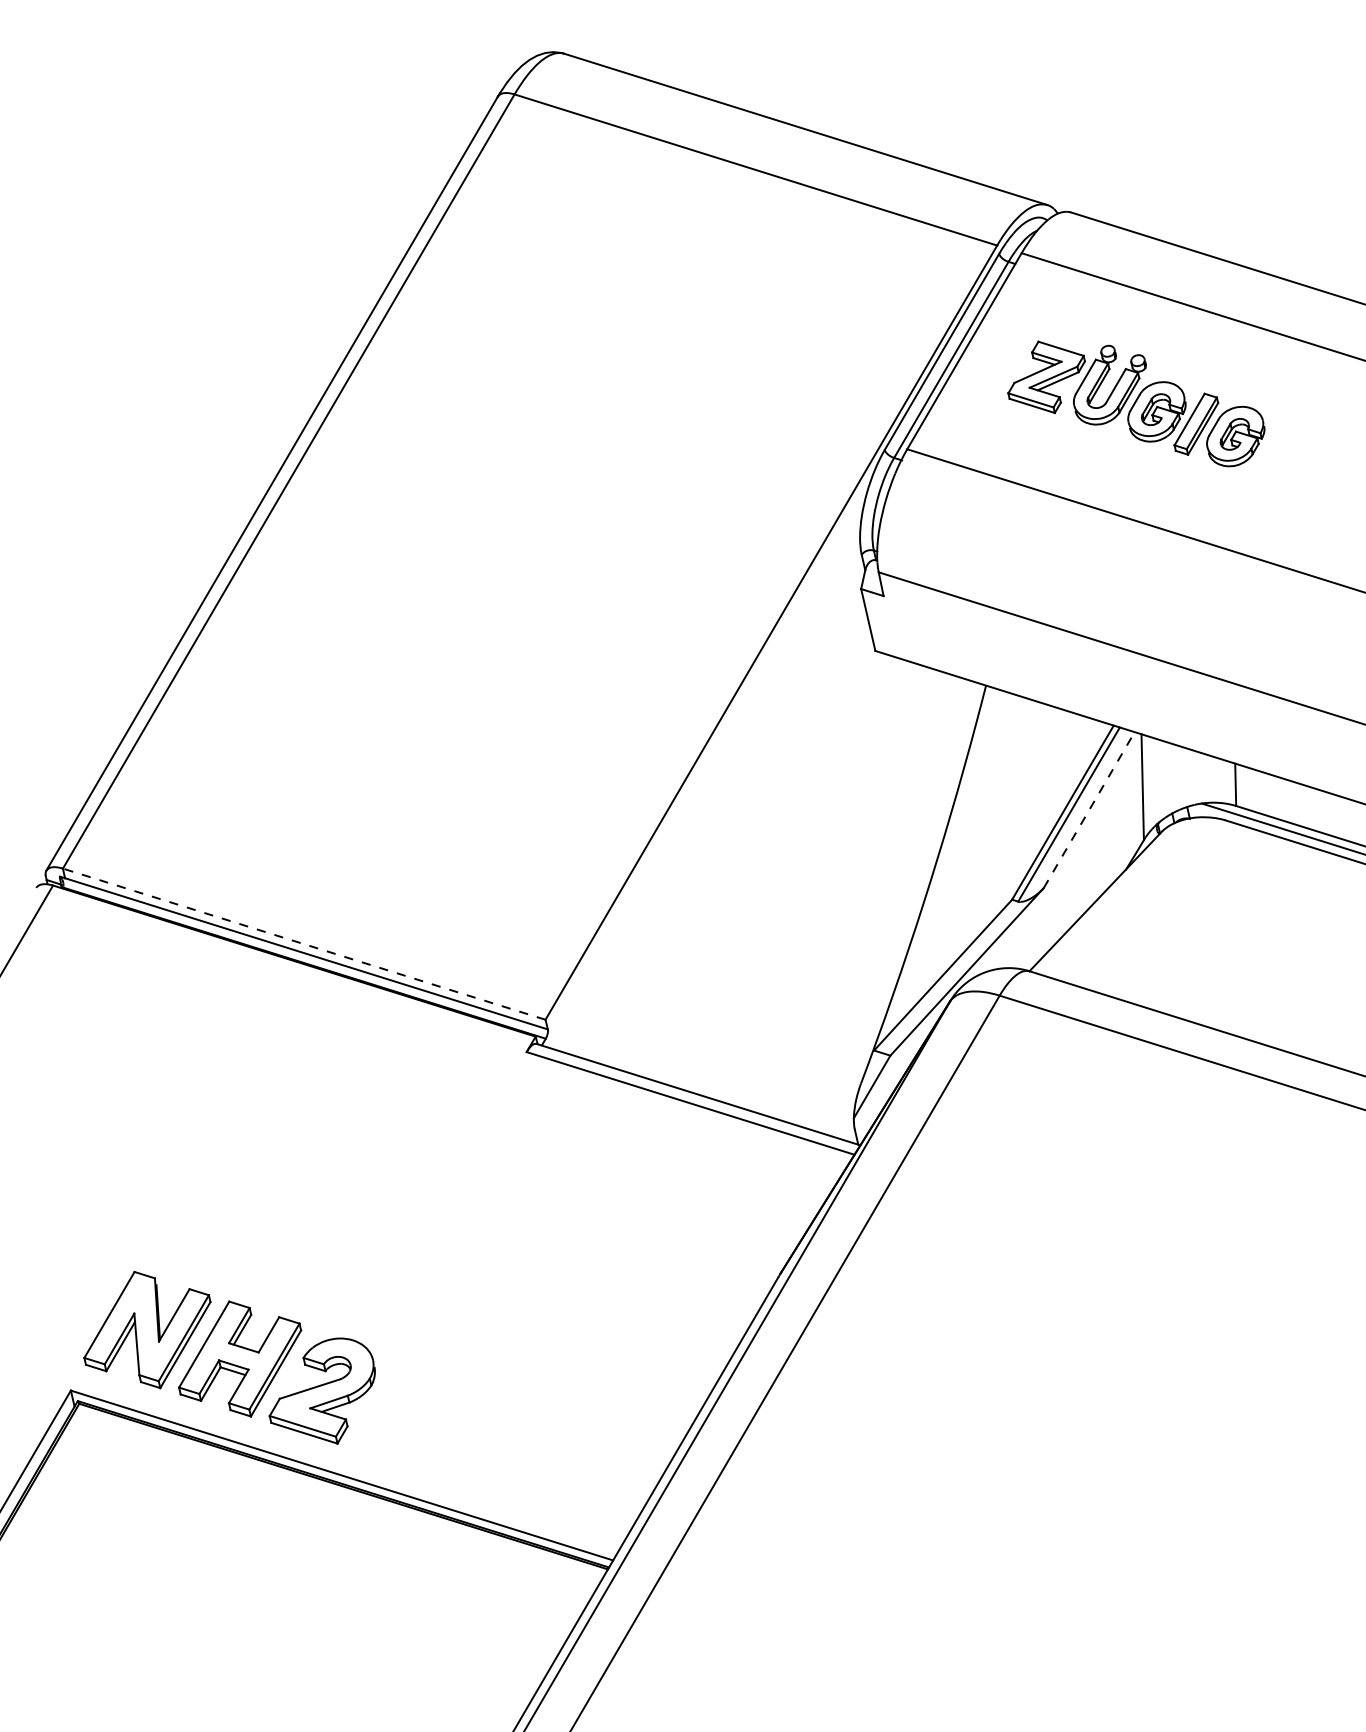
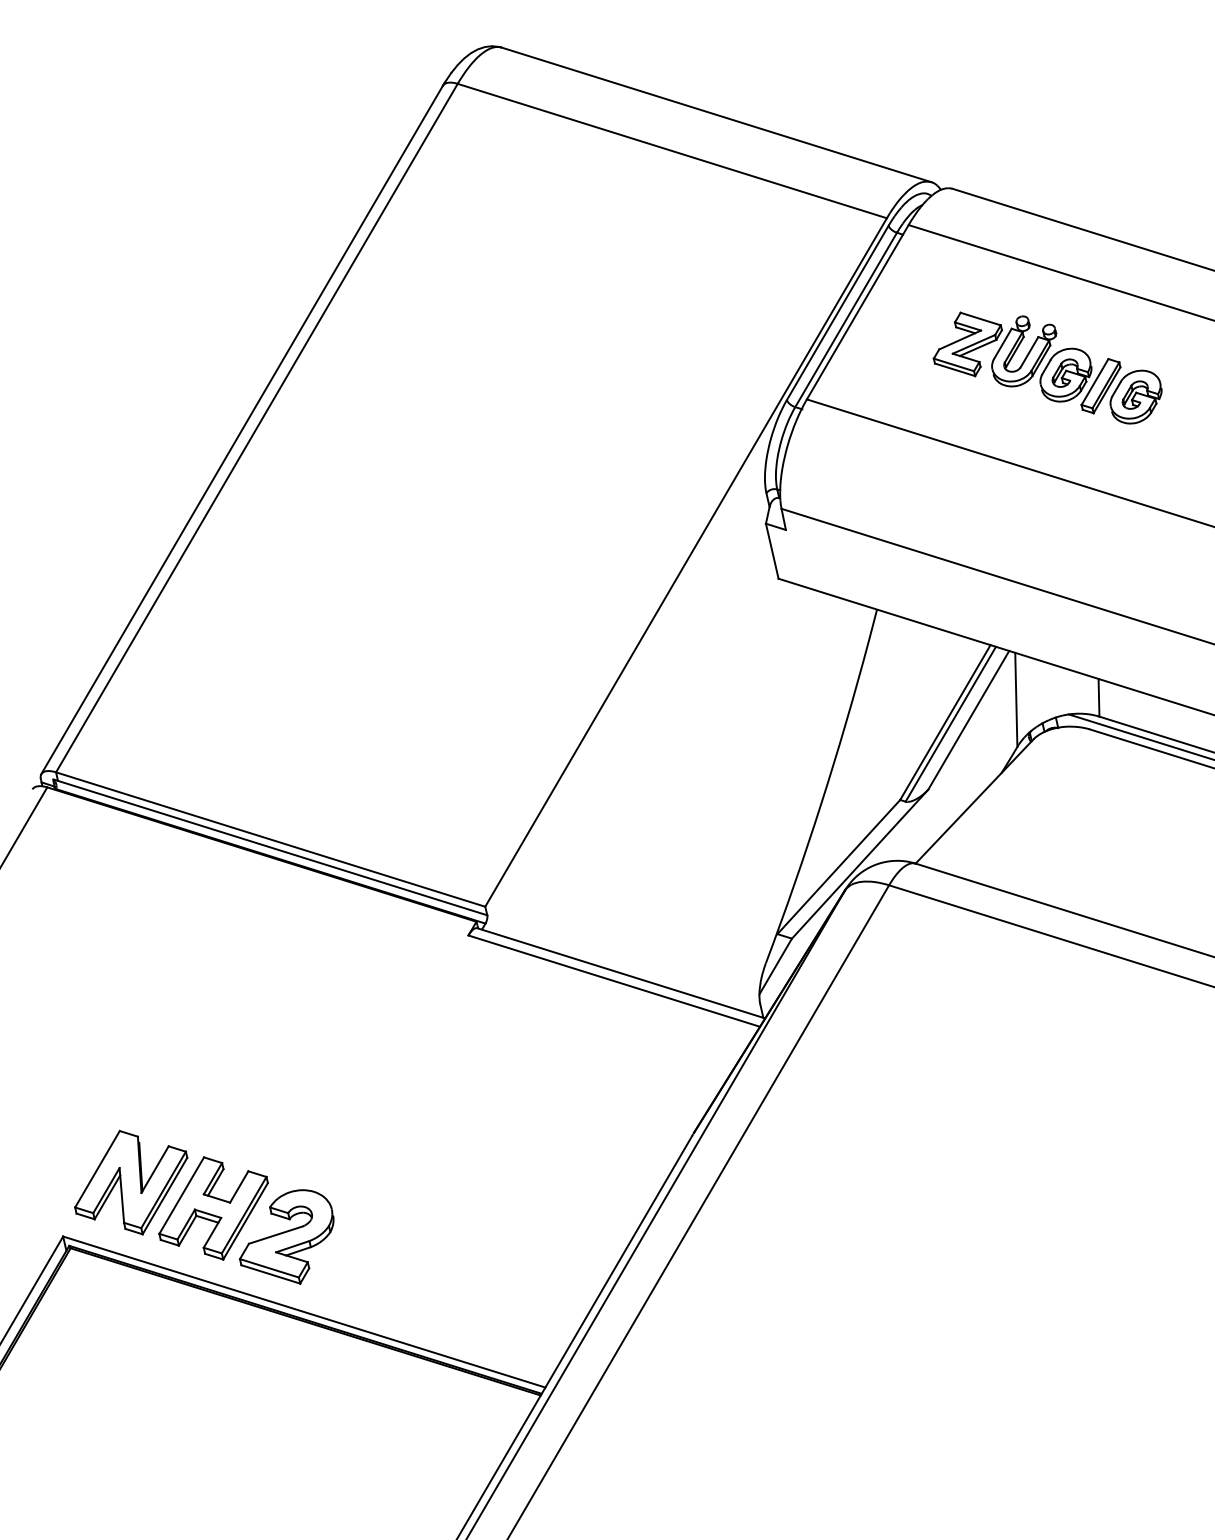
part: (1136, 403) -> (1047, 367), moved
line: (1090, 809) -> (969, 719), dashed -> solid
line: (304, 944) -> (270, 839), dashed -> solid

